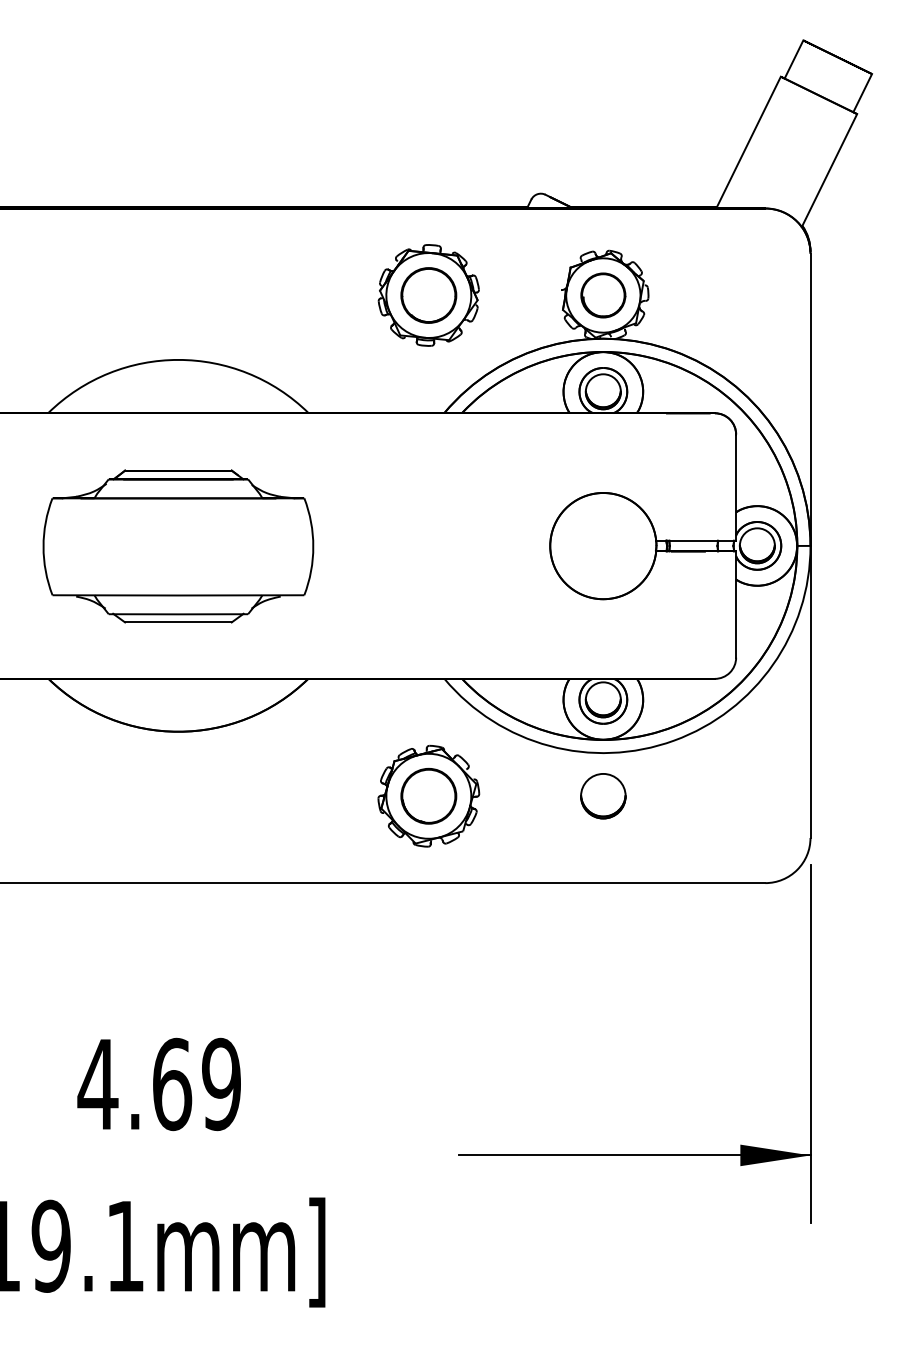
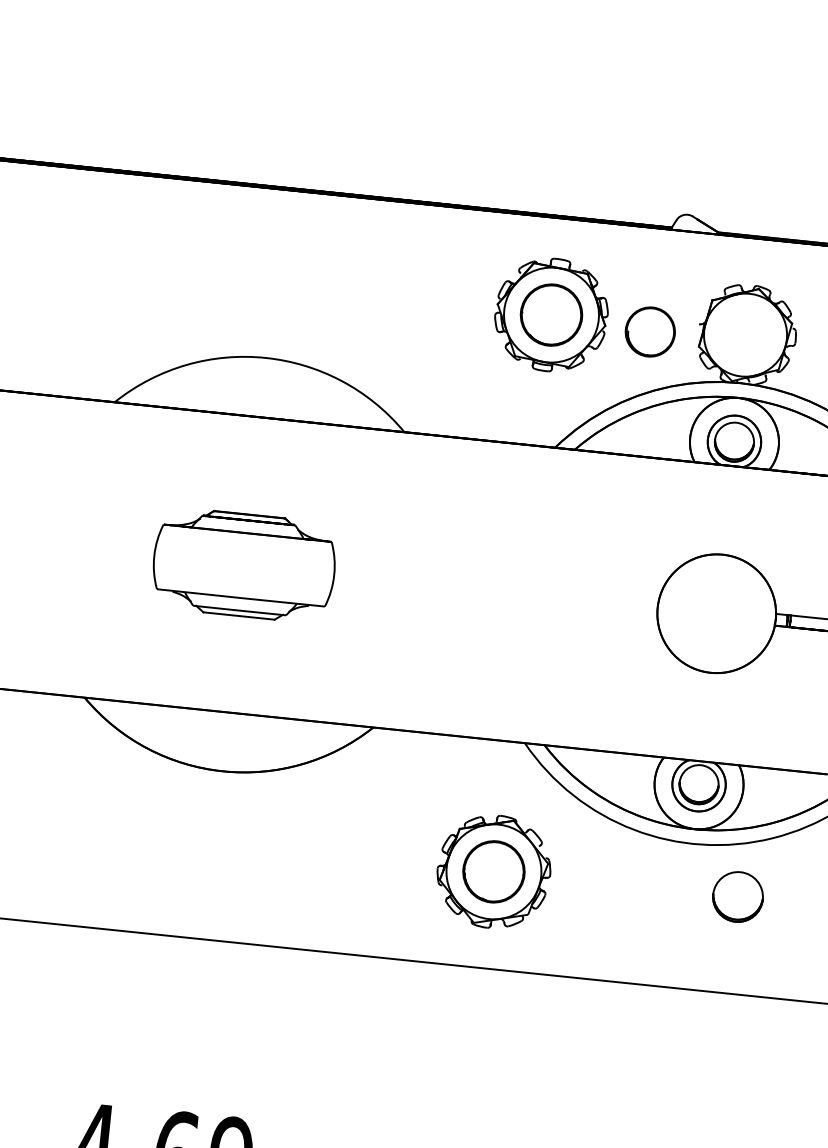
circle: (603, 295) -> (650, 332), moved
part: (178, 546) -> (244, 565), size x0.6
part: (603, 796) -> (738, 897), moved

